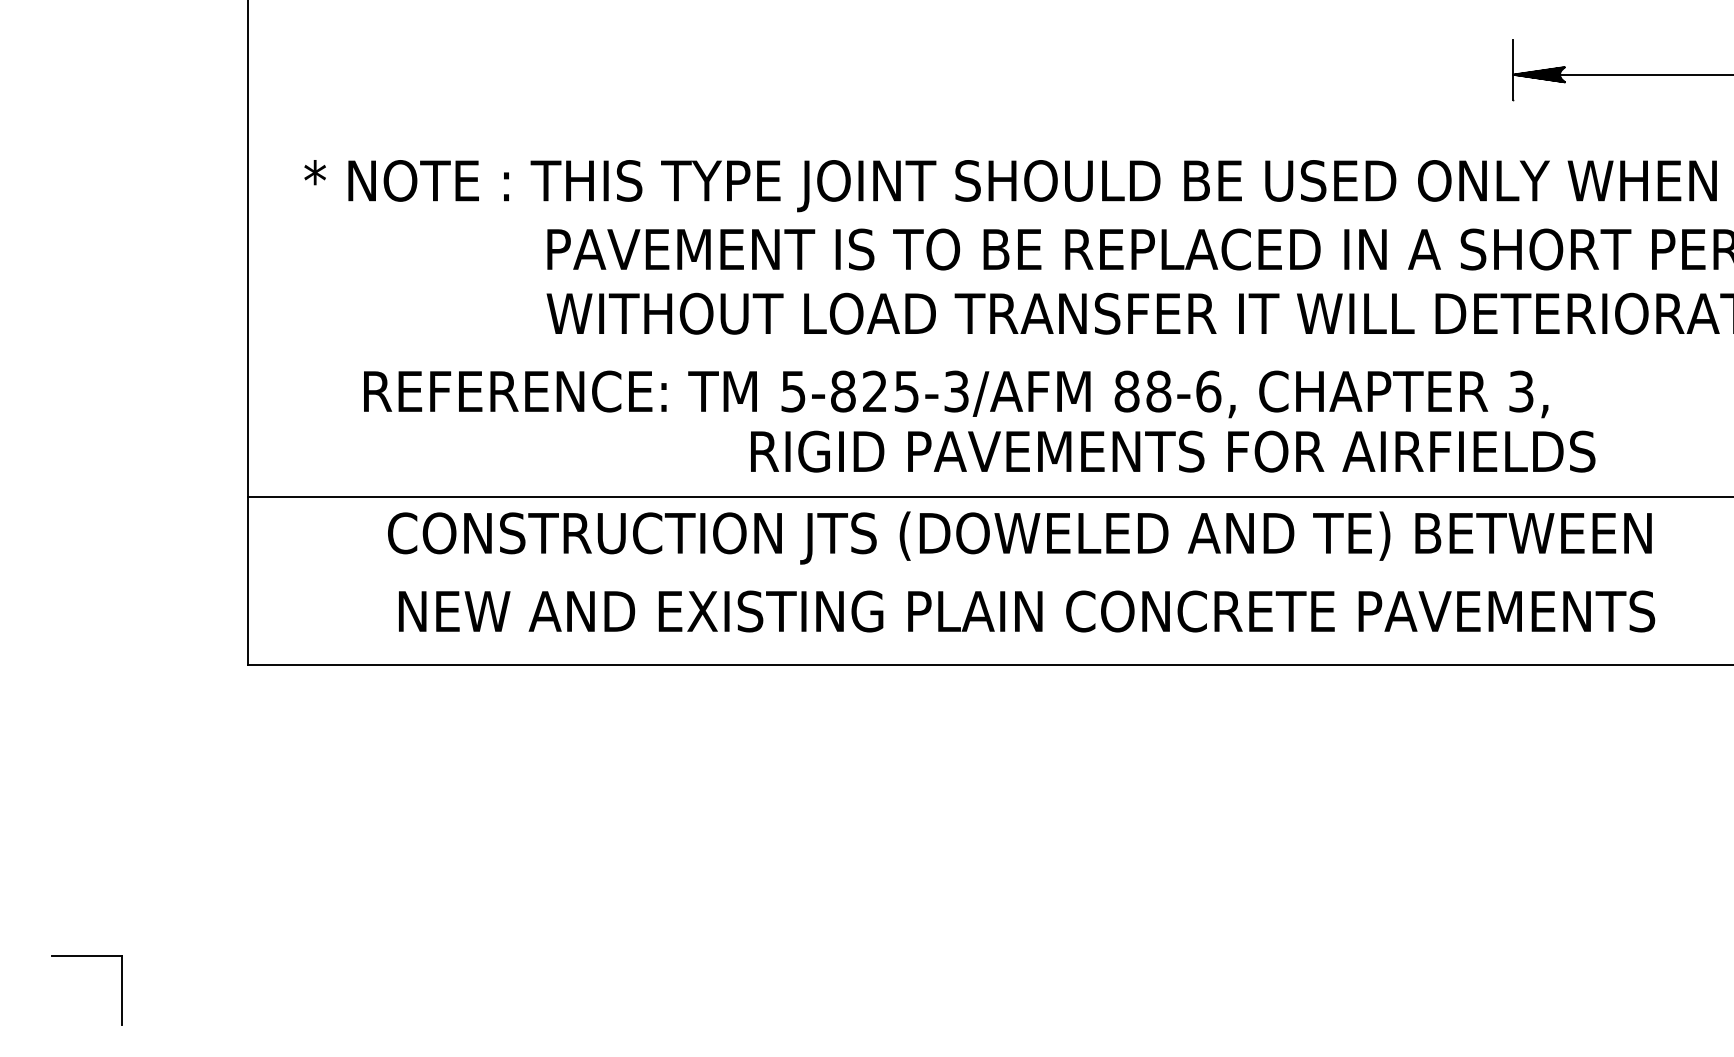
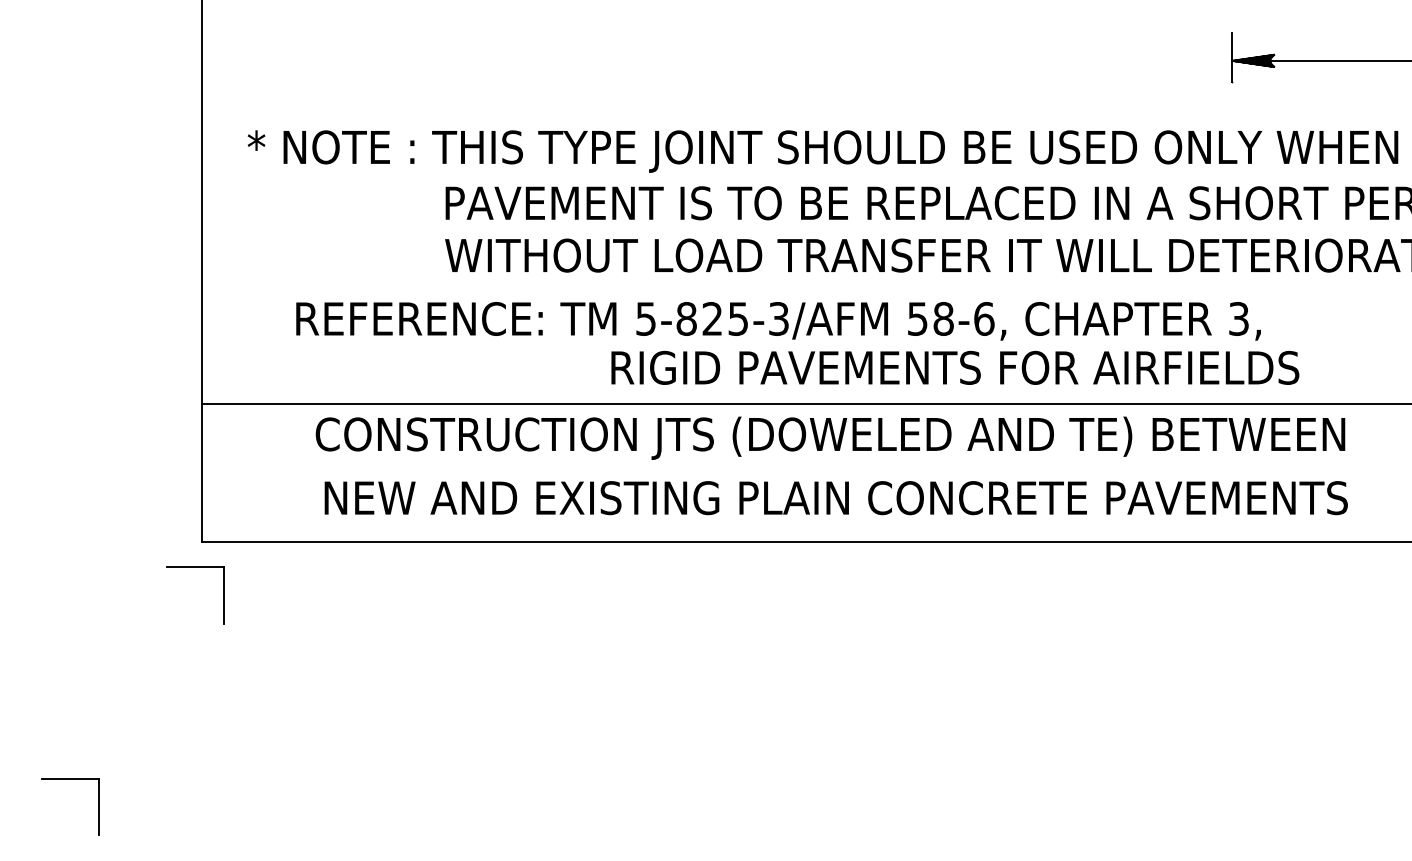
text: (1126, 391) -> (917, 318), 88-6, -> 58-6,
part: (239, 696) -> (194, 567), added

